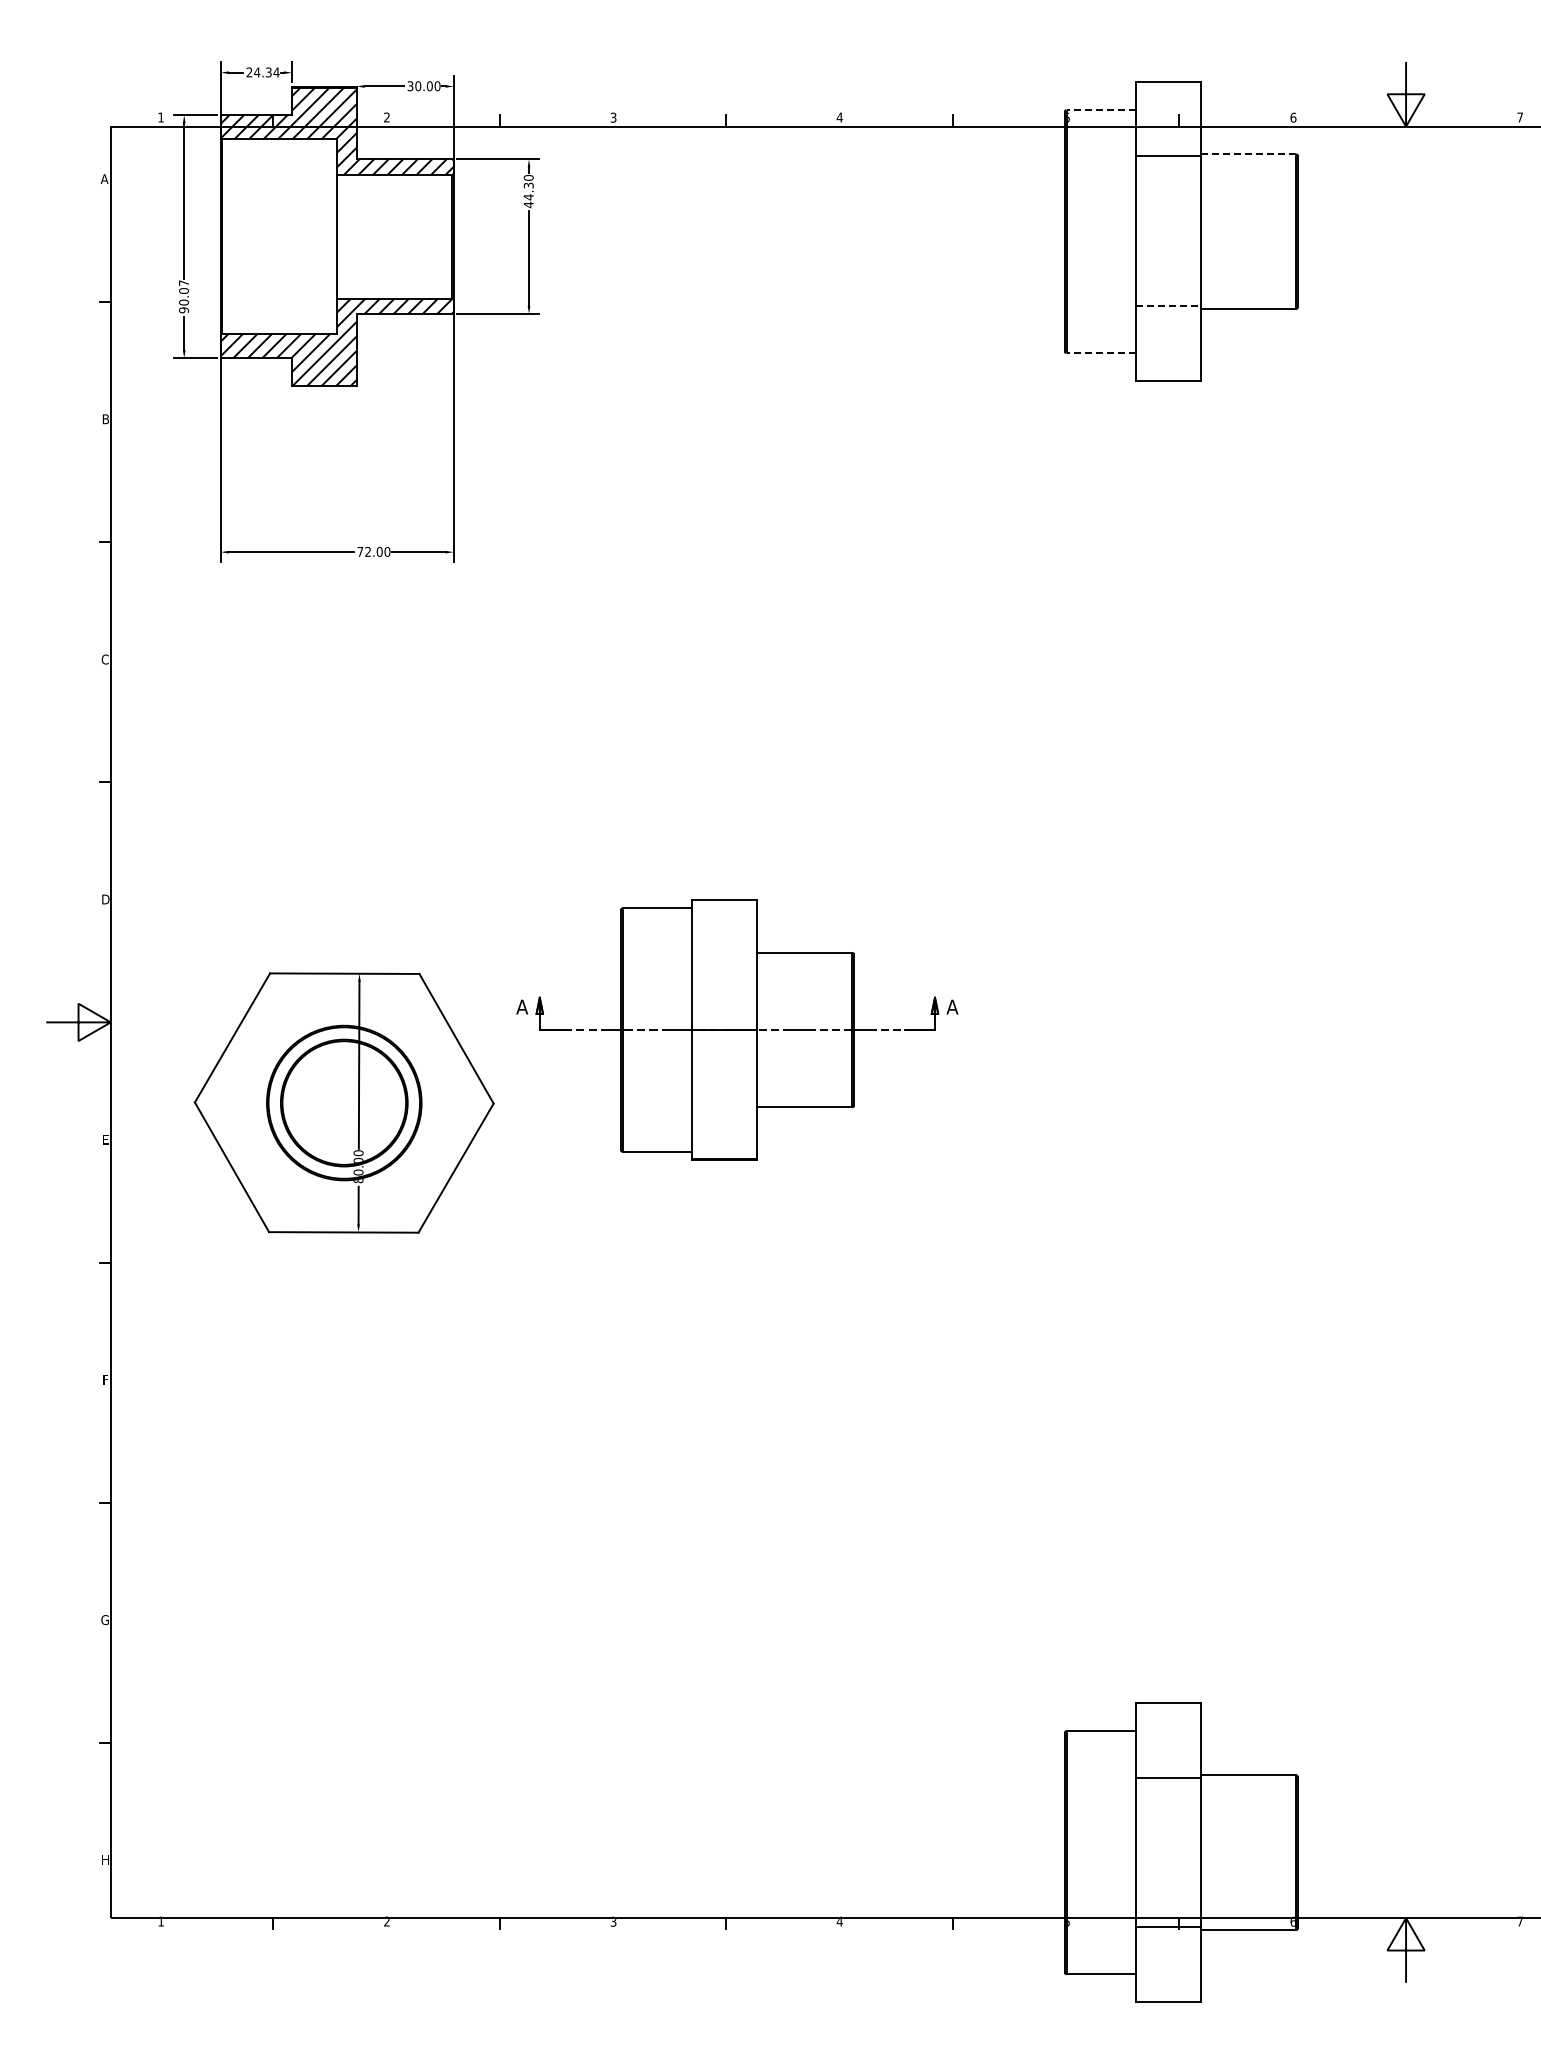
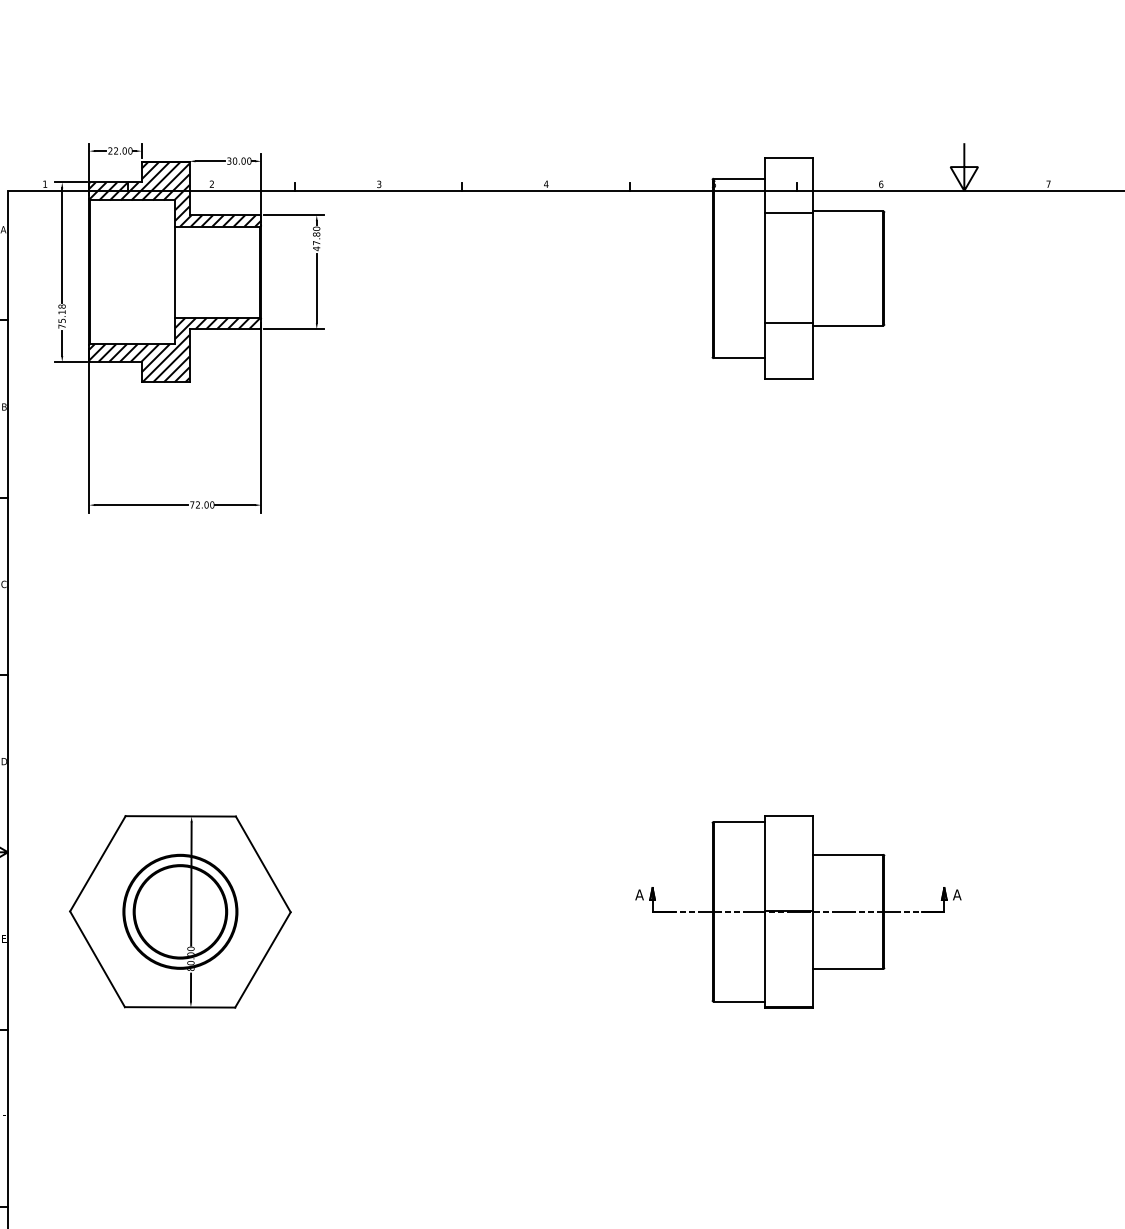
text: (266, 72) -> (122, 151), 24.34 -> 22.00
line: (1101, 110) -> (739, 179), dashed -> solid
line: (1248, 154) -> (848, 211), dashed -> solid
text: (528, 191) -> (316, 238), 44.30 -> 47.80
text: (183, 296) -> (61, 316), 90.07 -> 75.18
line: (1168, 305) -> (788, 323), dashed -> solid
line: (1101, 353) -> (739, 358), dashed -> solid
part: (737, 1029) -> (798, 911), moved

